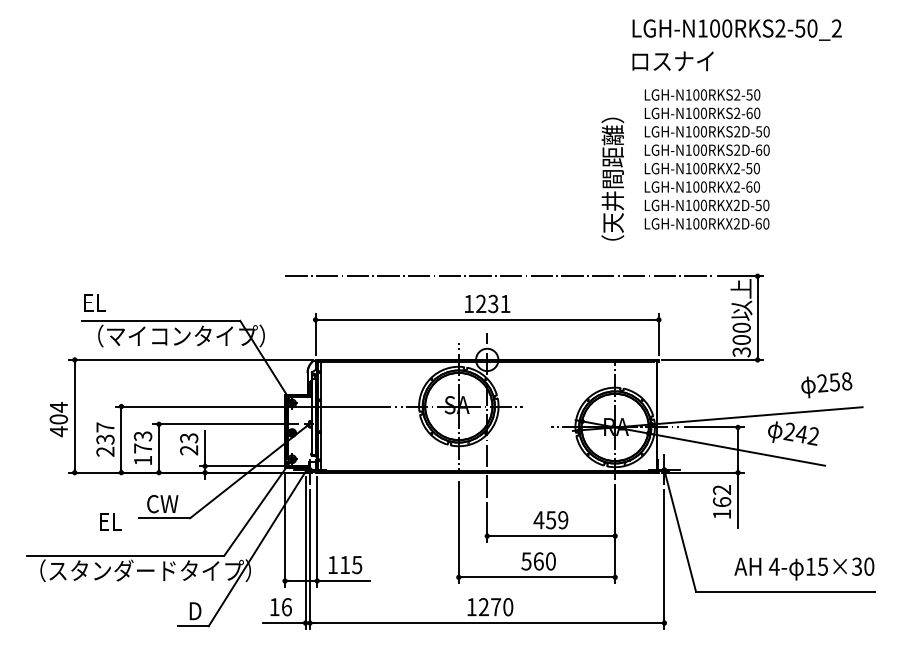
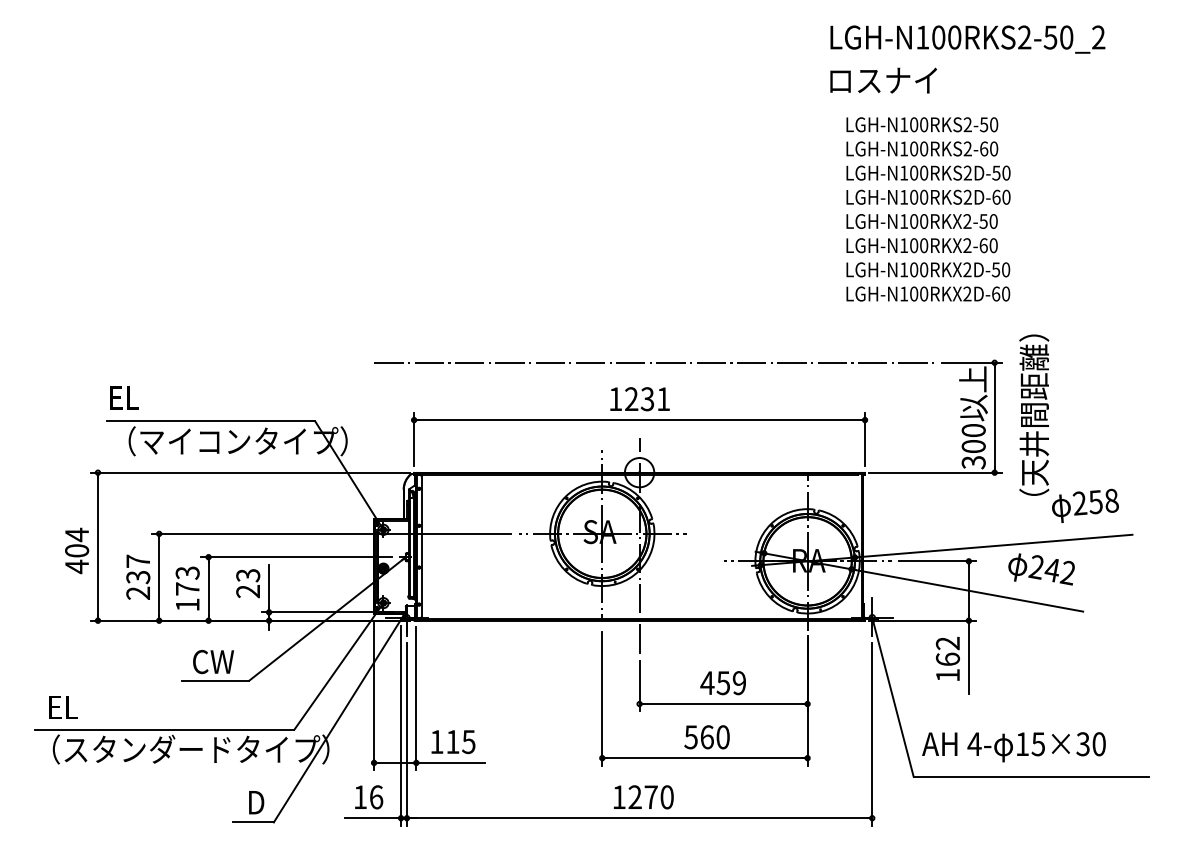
text: (612, 178) -> (1033, 414), moved
text: (110, 521) -> (63, 707), moved
text: (804, 568) -> (1014, 746), moved

